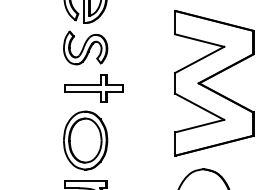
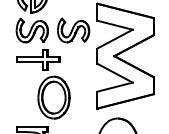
part: (142, 47) -> (73, 30), added
part: (85, 140) -> (53, 97), moved

